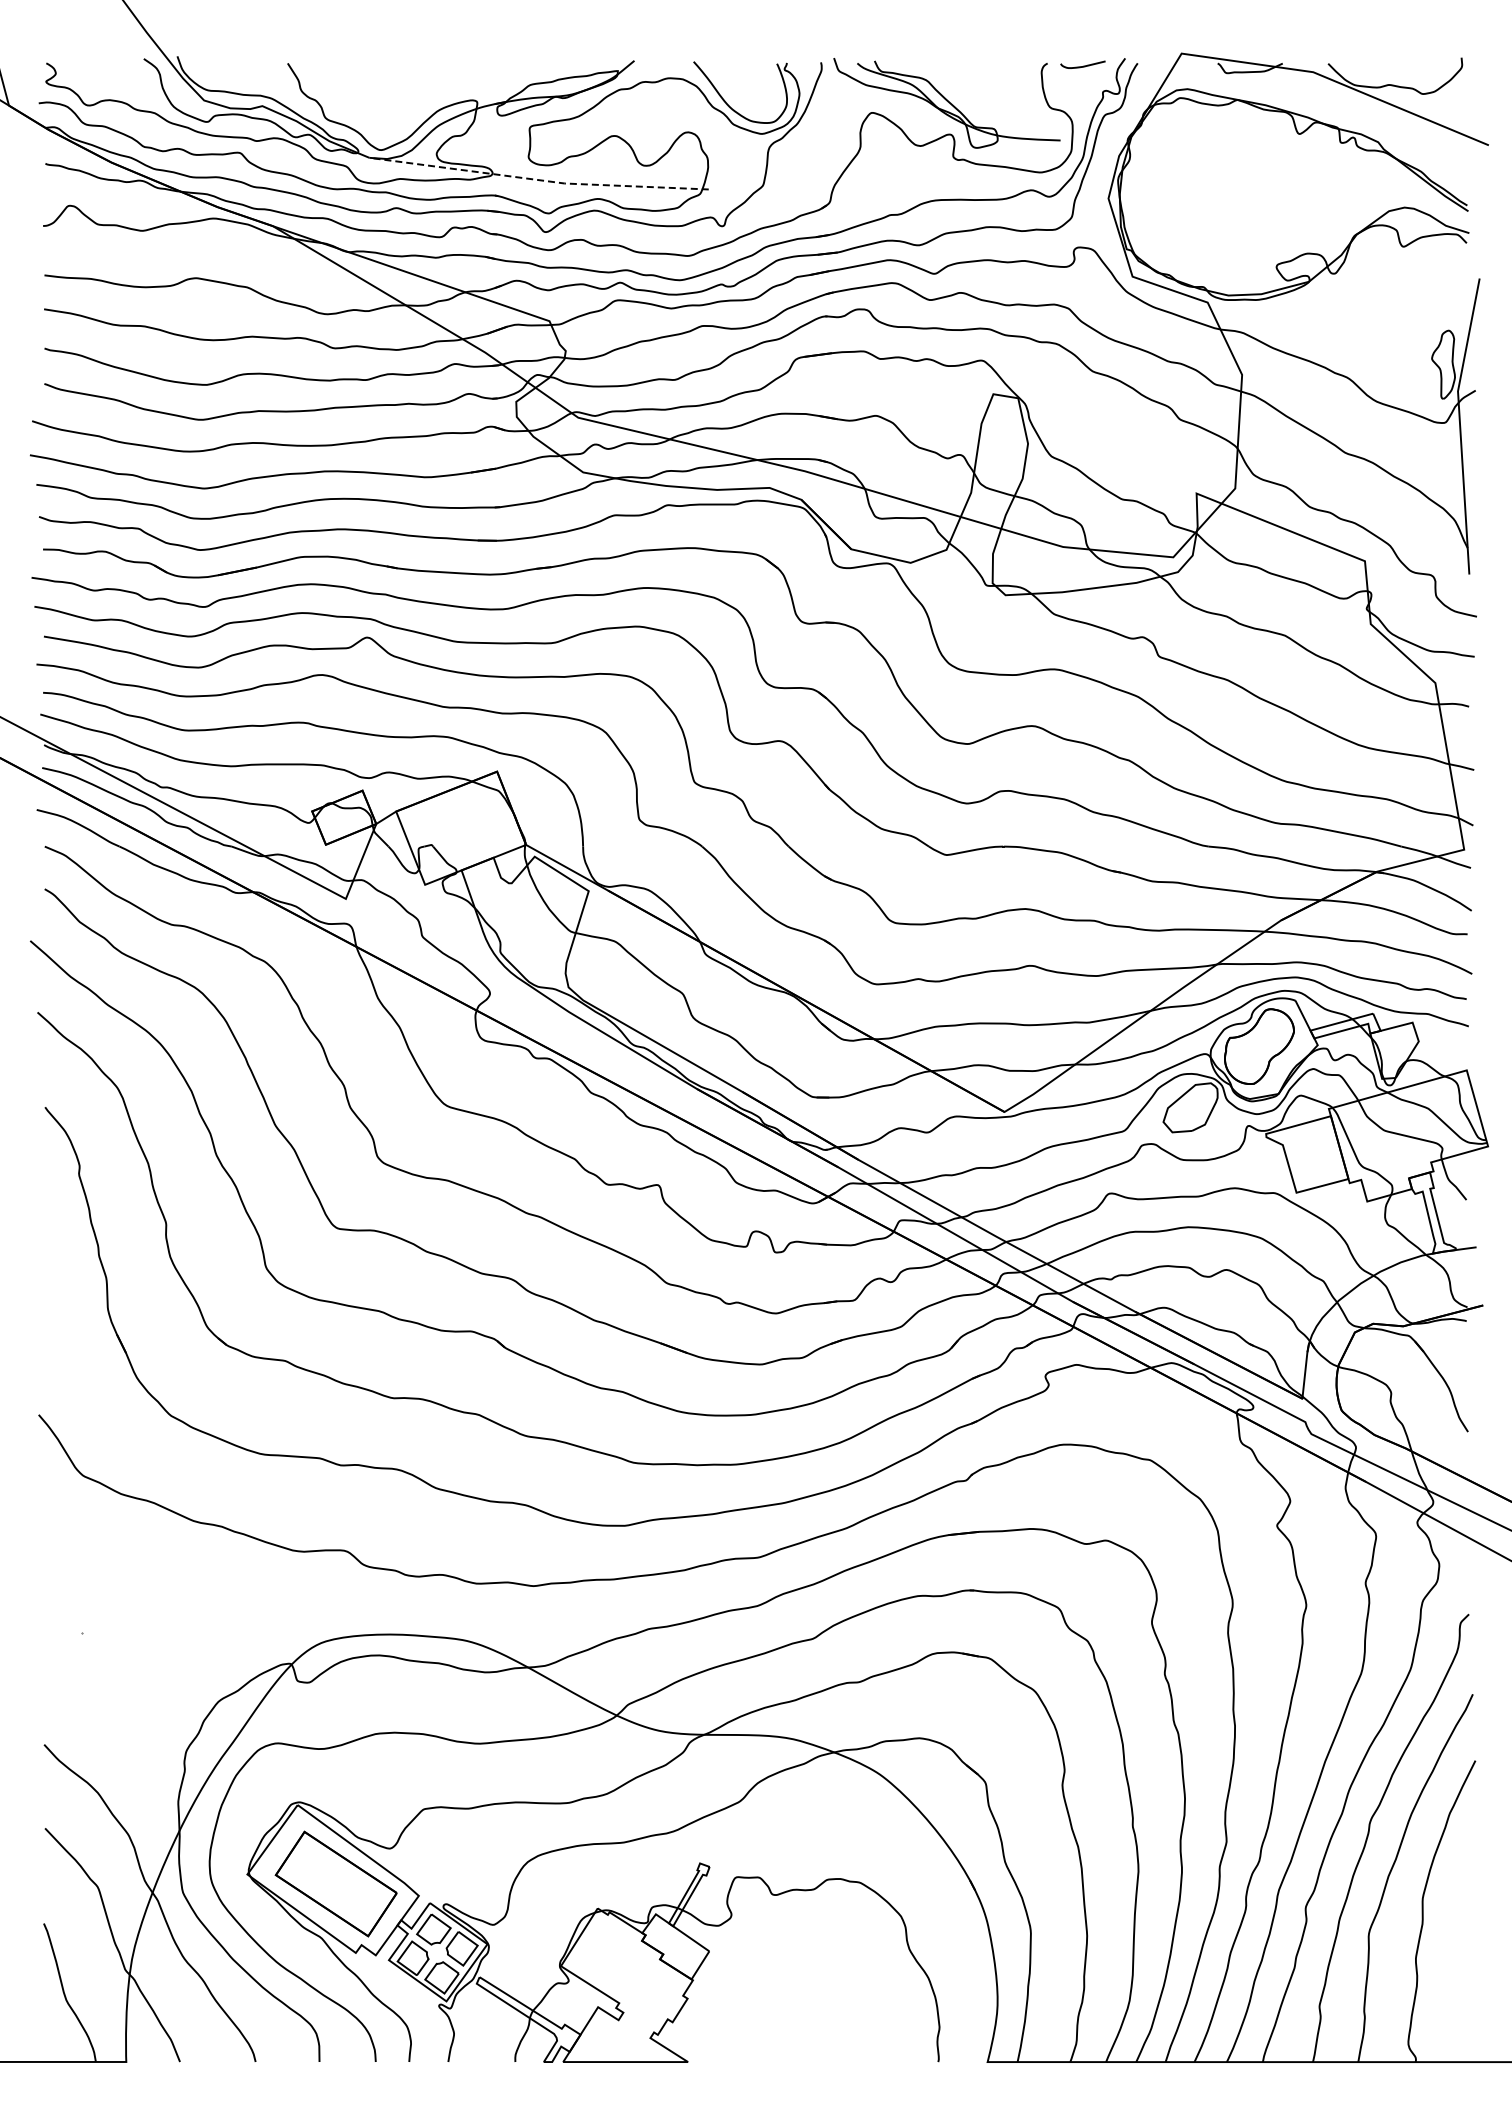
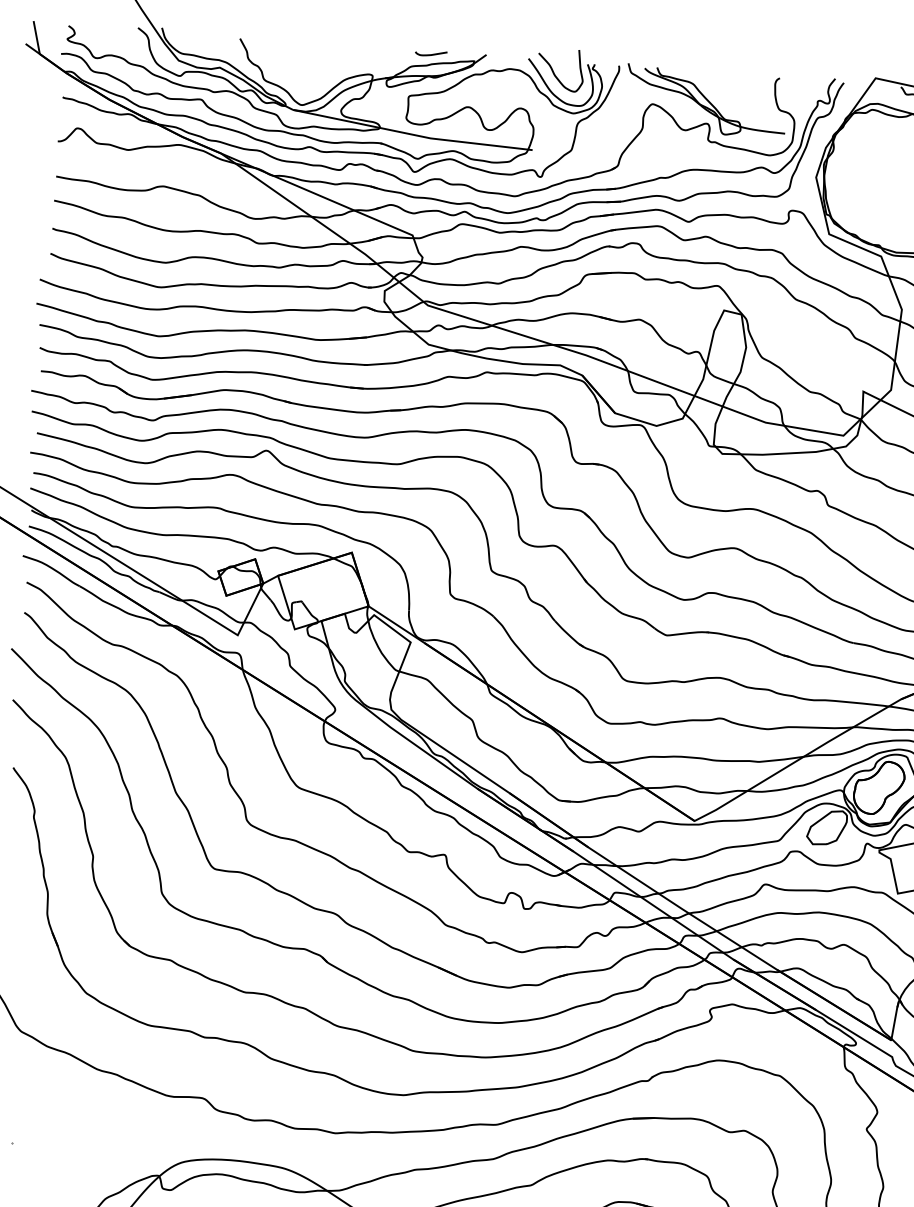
curve: (1083, 65) -> (431, 54), moved
curve: (731, 79) -> (554, 73), added
line: (538, 180) -> (412, 134), dashed -> solid

